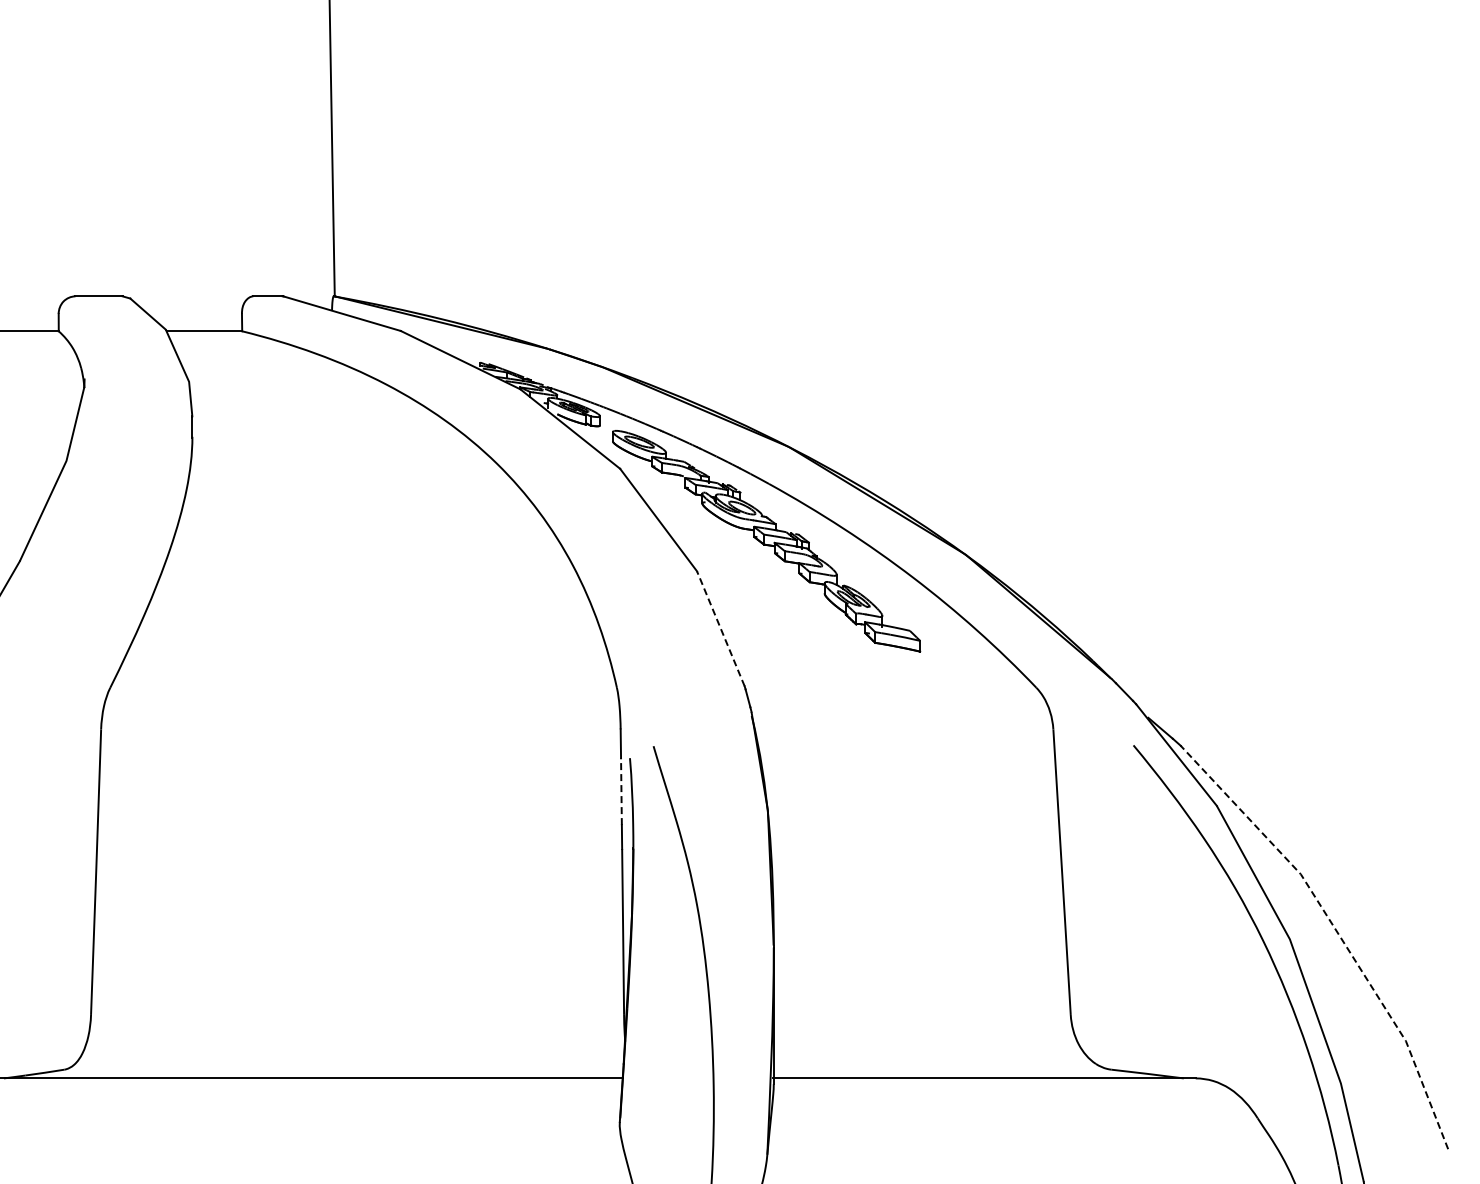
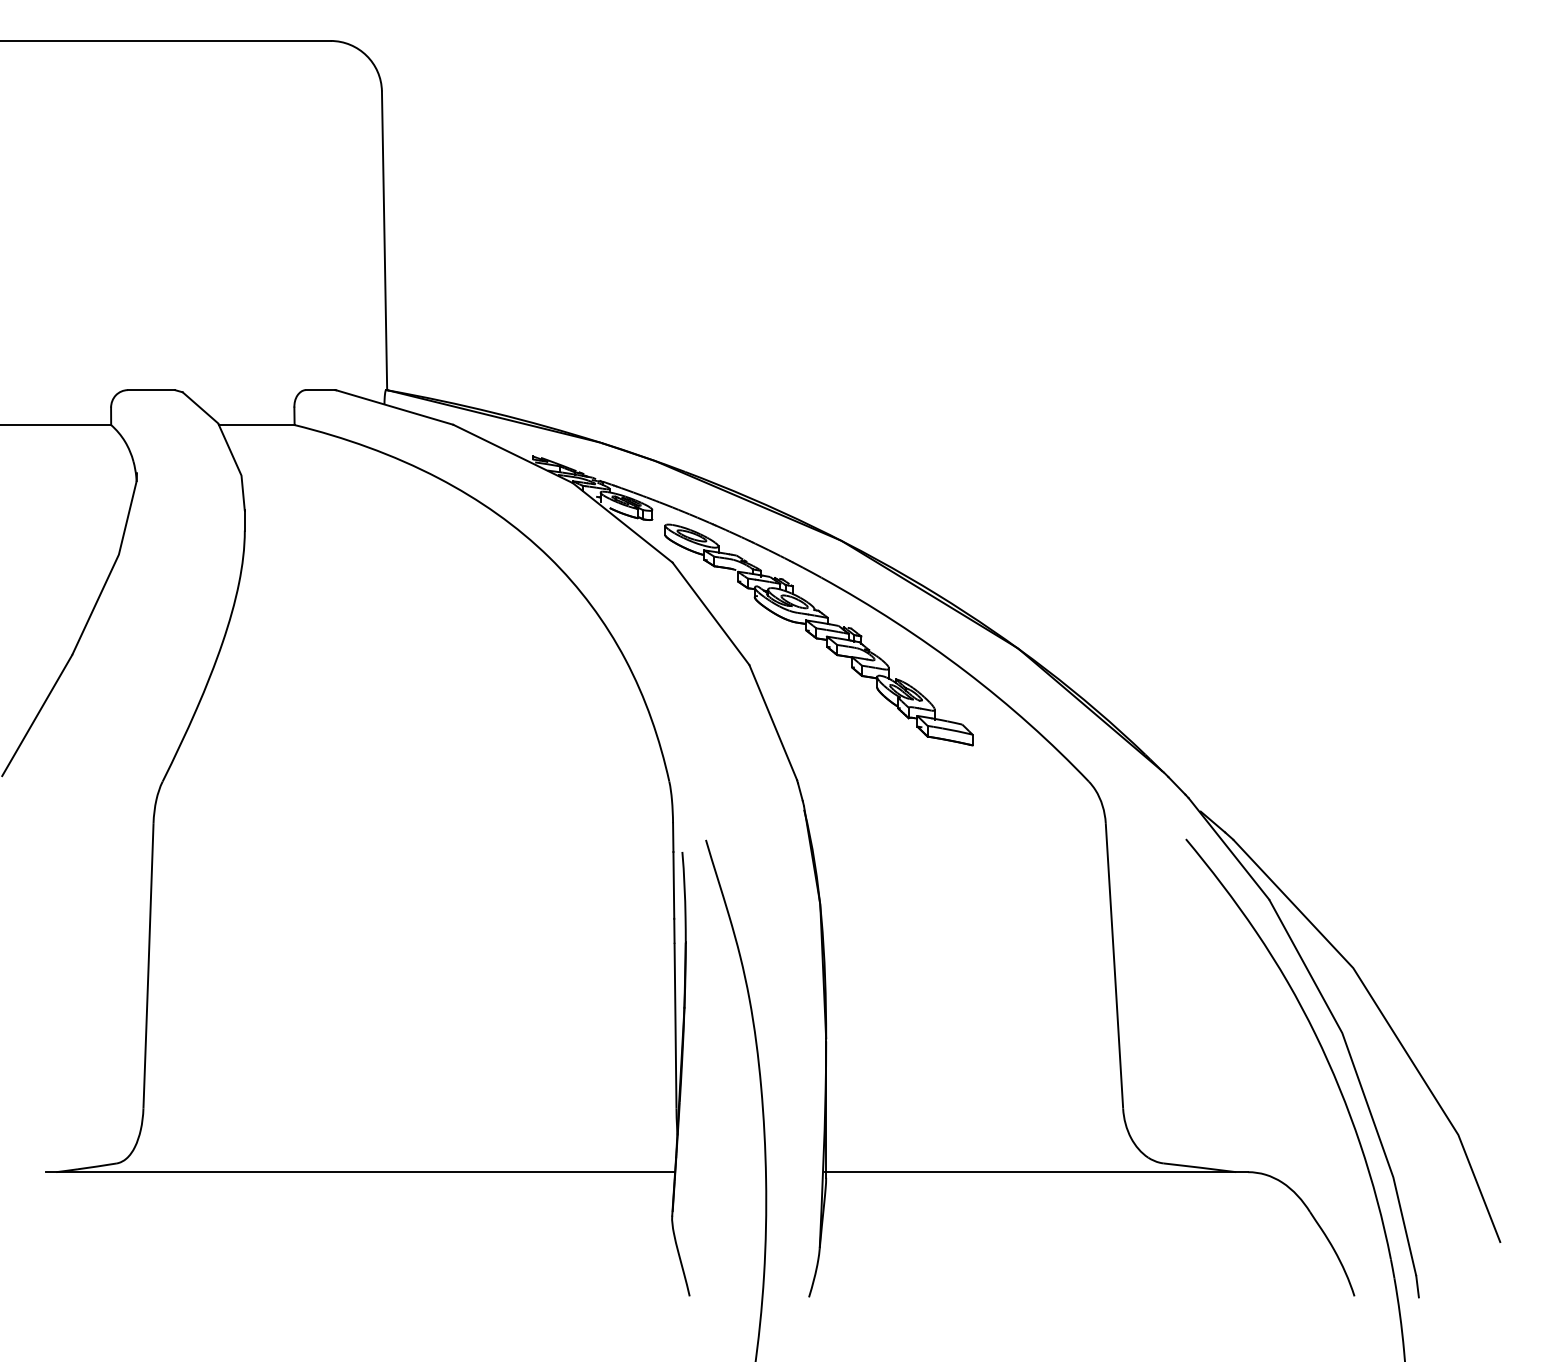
line: (721, 628) -> (773, 722), dashed -> solid
line: (621, 790) -> (673, 884), dashed -> solid
line: (1337, 931) -> (1389, 1025), dashed -> solid

